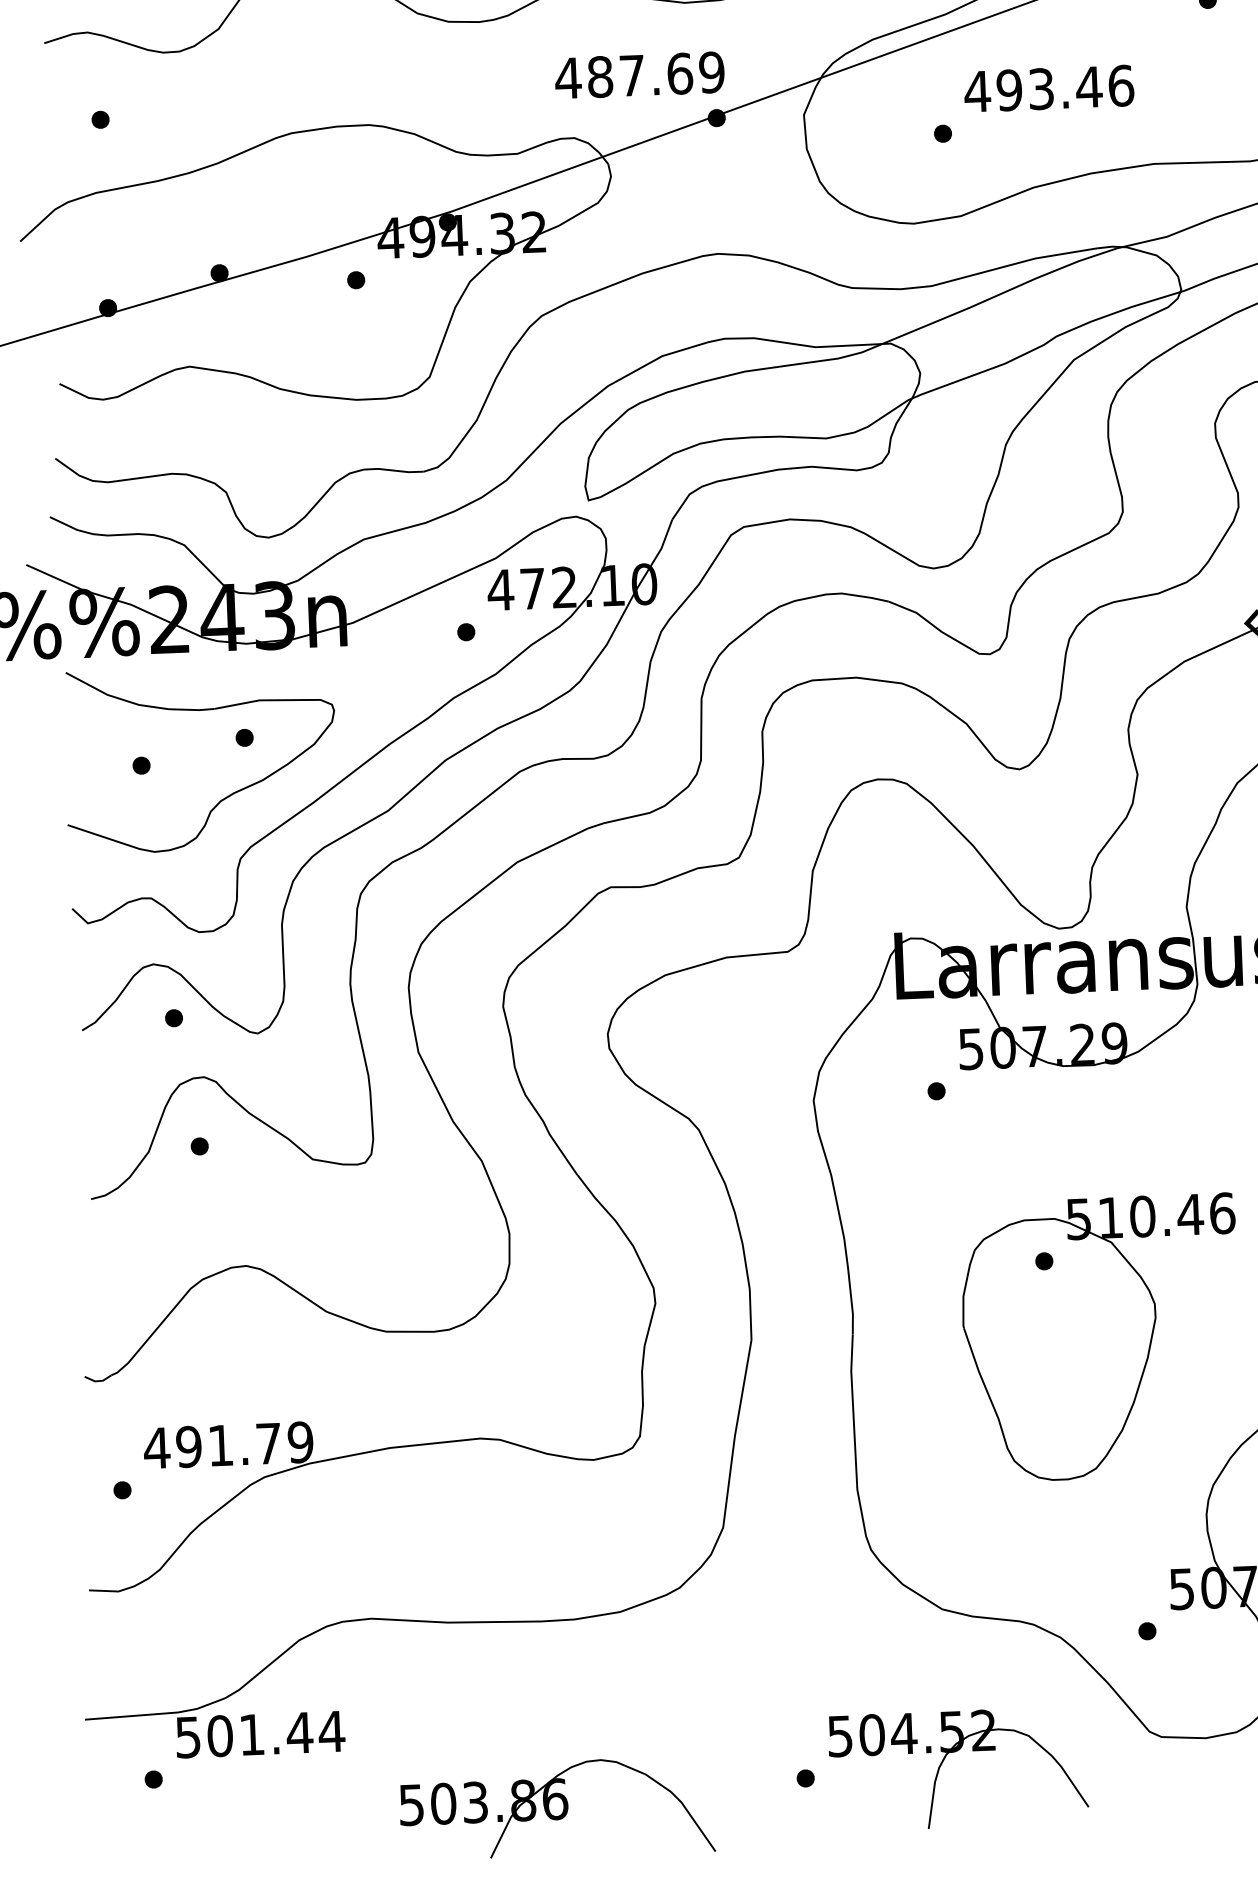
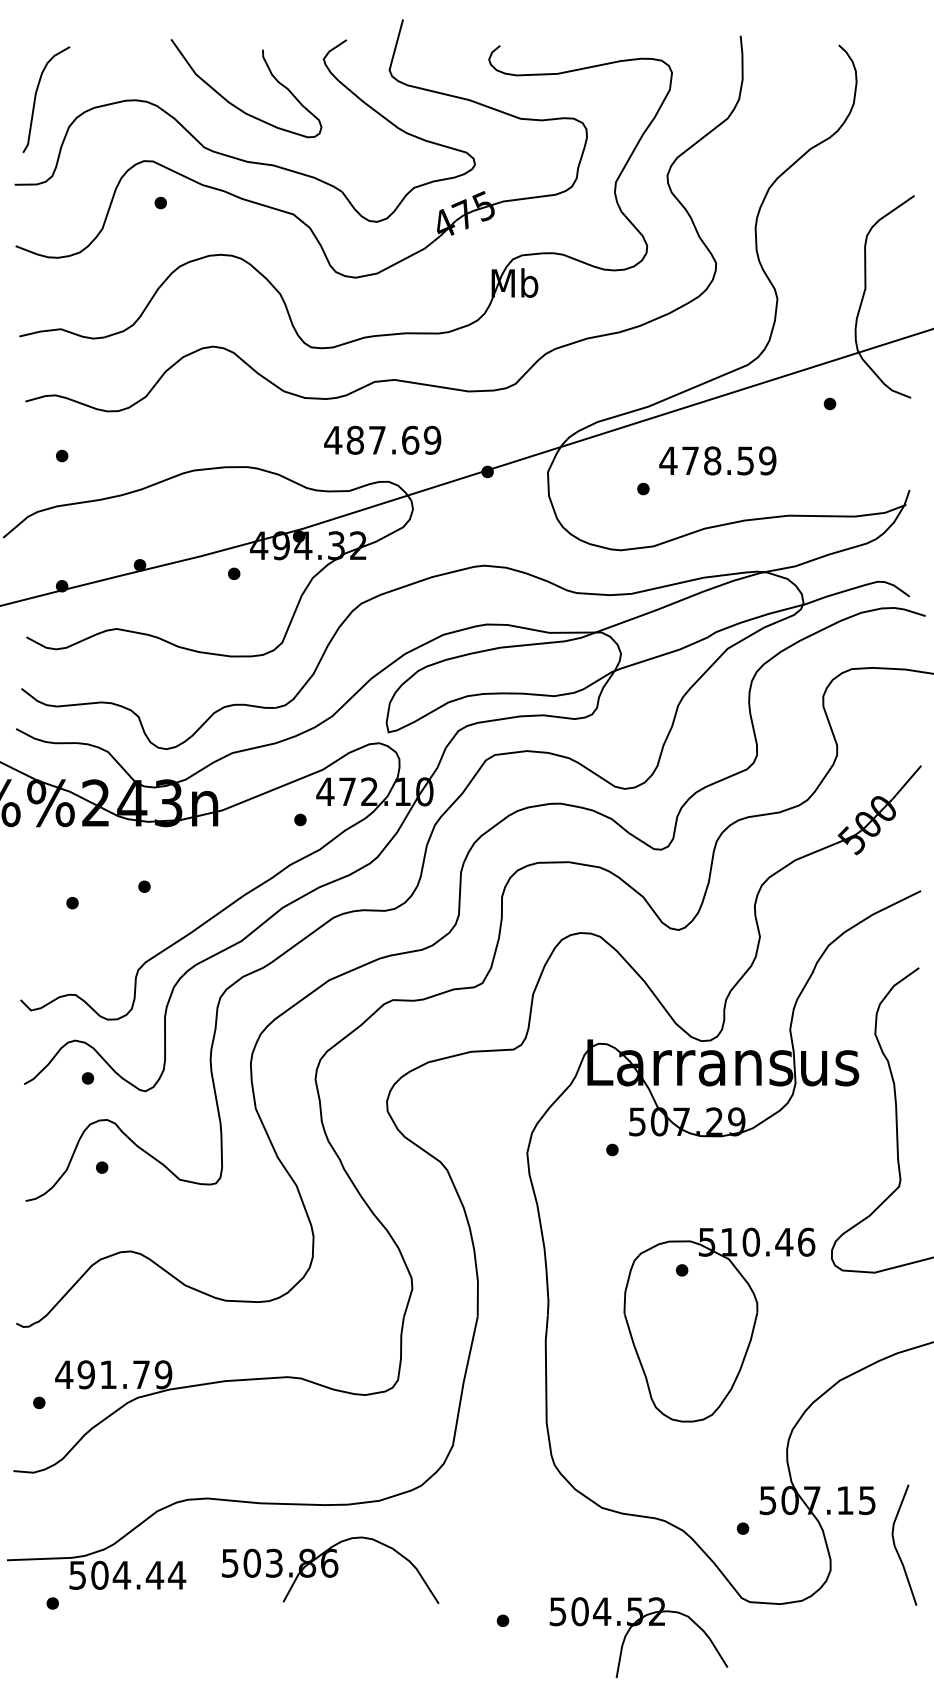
text: (639, 74) -> (382, 439), moved
text: (1064, 87) -> (728, 460), 493.46 -> 478.59
part: (228, 794) -> (131, 925), removed
text: (251, 1735) -> (121, 1575), 501.44 -> 504.44
part: (943, 1763) -> (628, 1633), moved
part: (557, 1808) -> (330, 1569), moved

